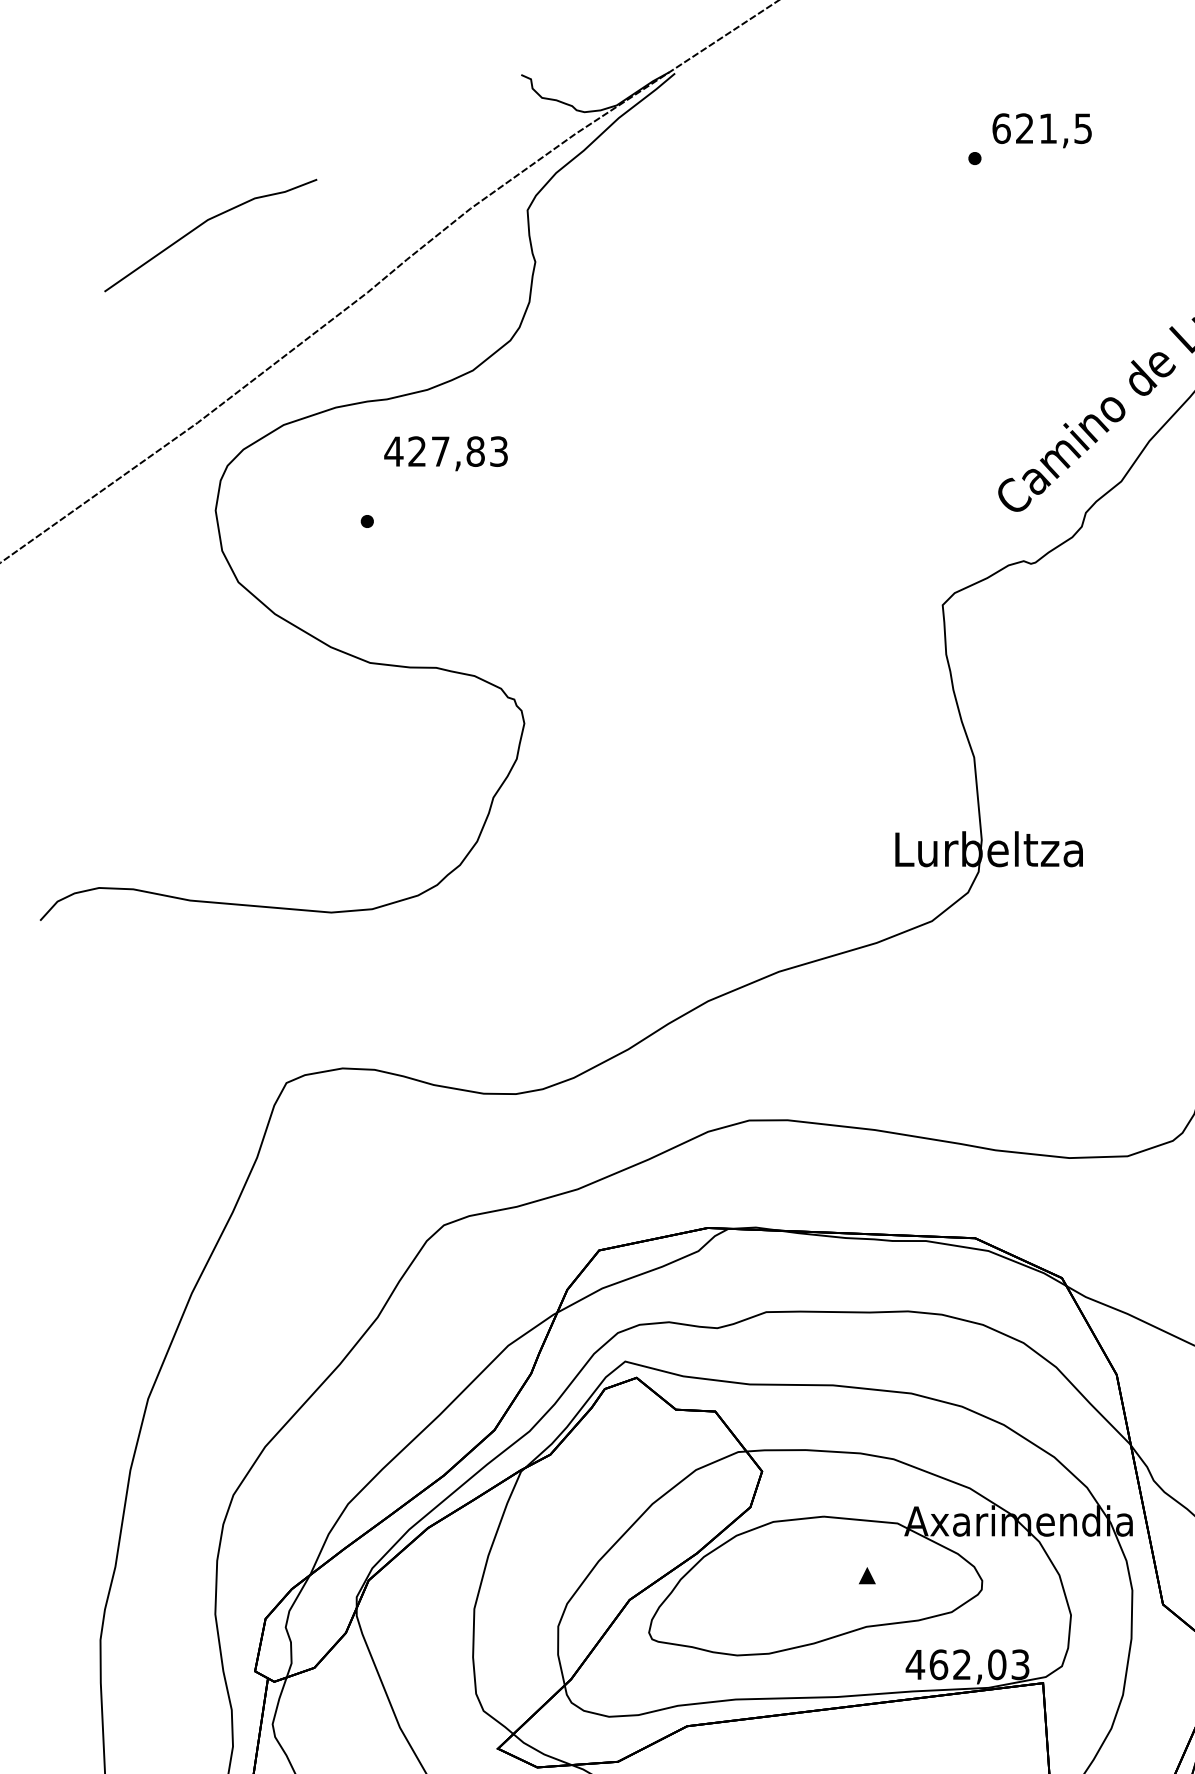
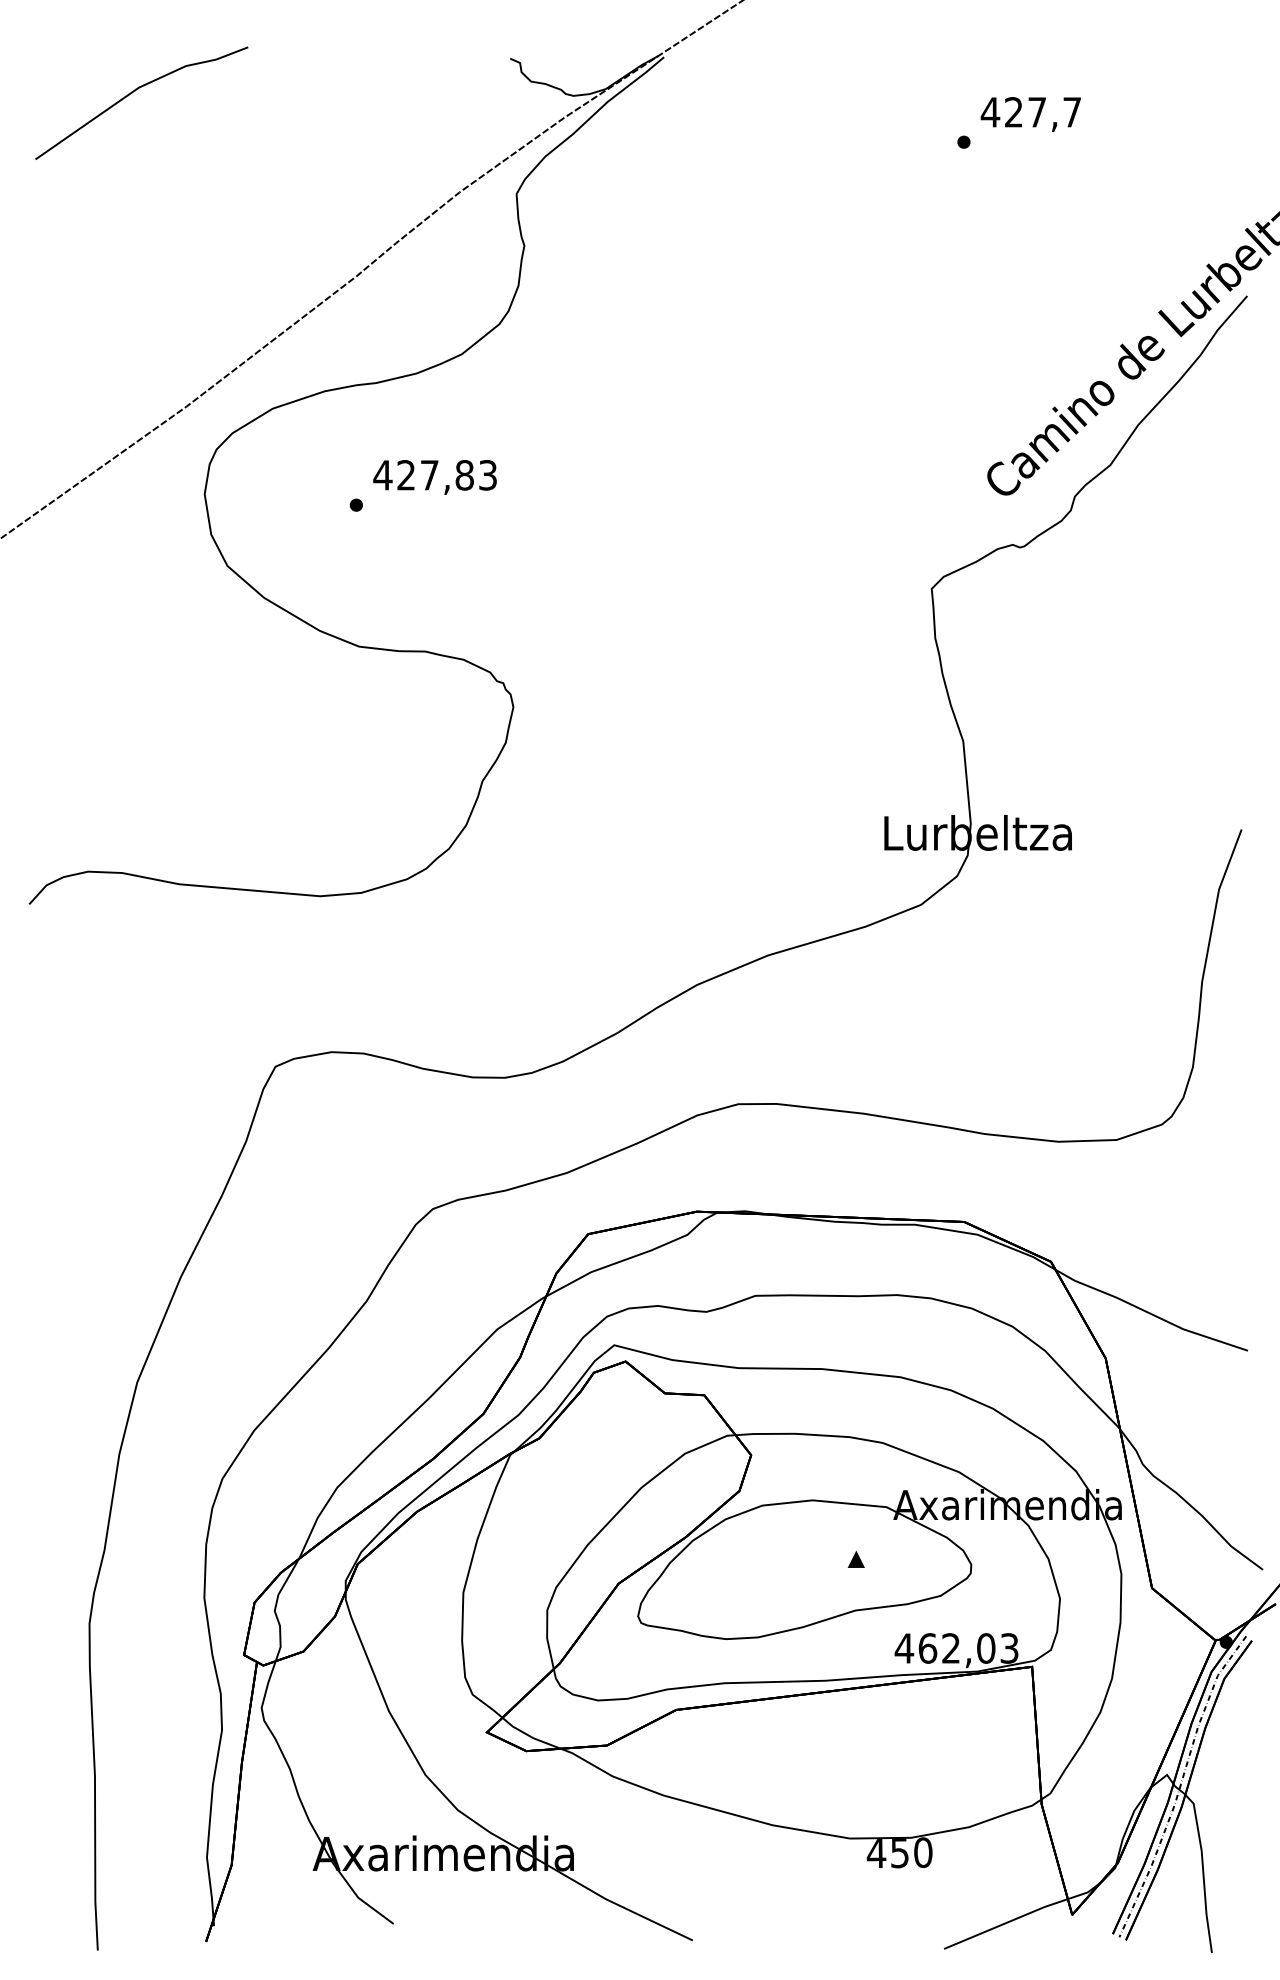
text: (1041, 128) -> (1030, 112), 621,5 -> 427,7
curve: (204, 223) -> (135, 91), moved
text: (445, 453) -> (434, 477), moved

